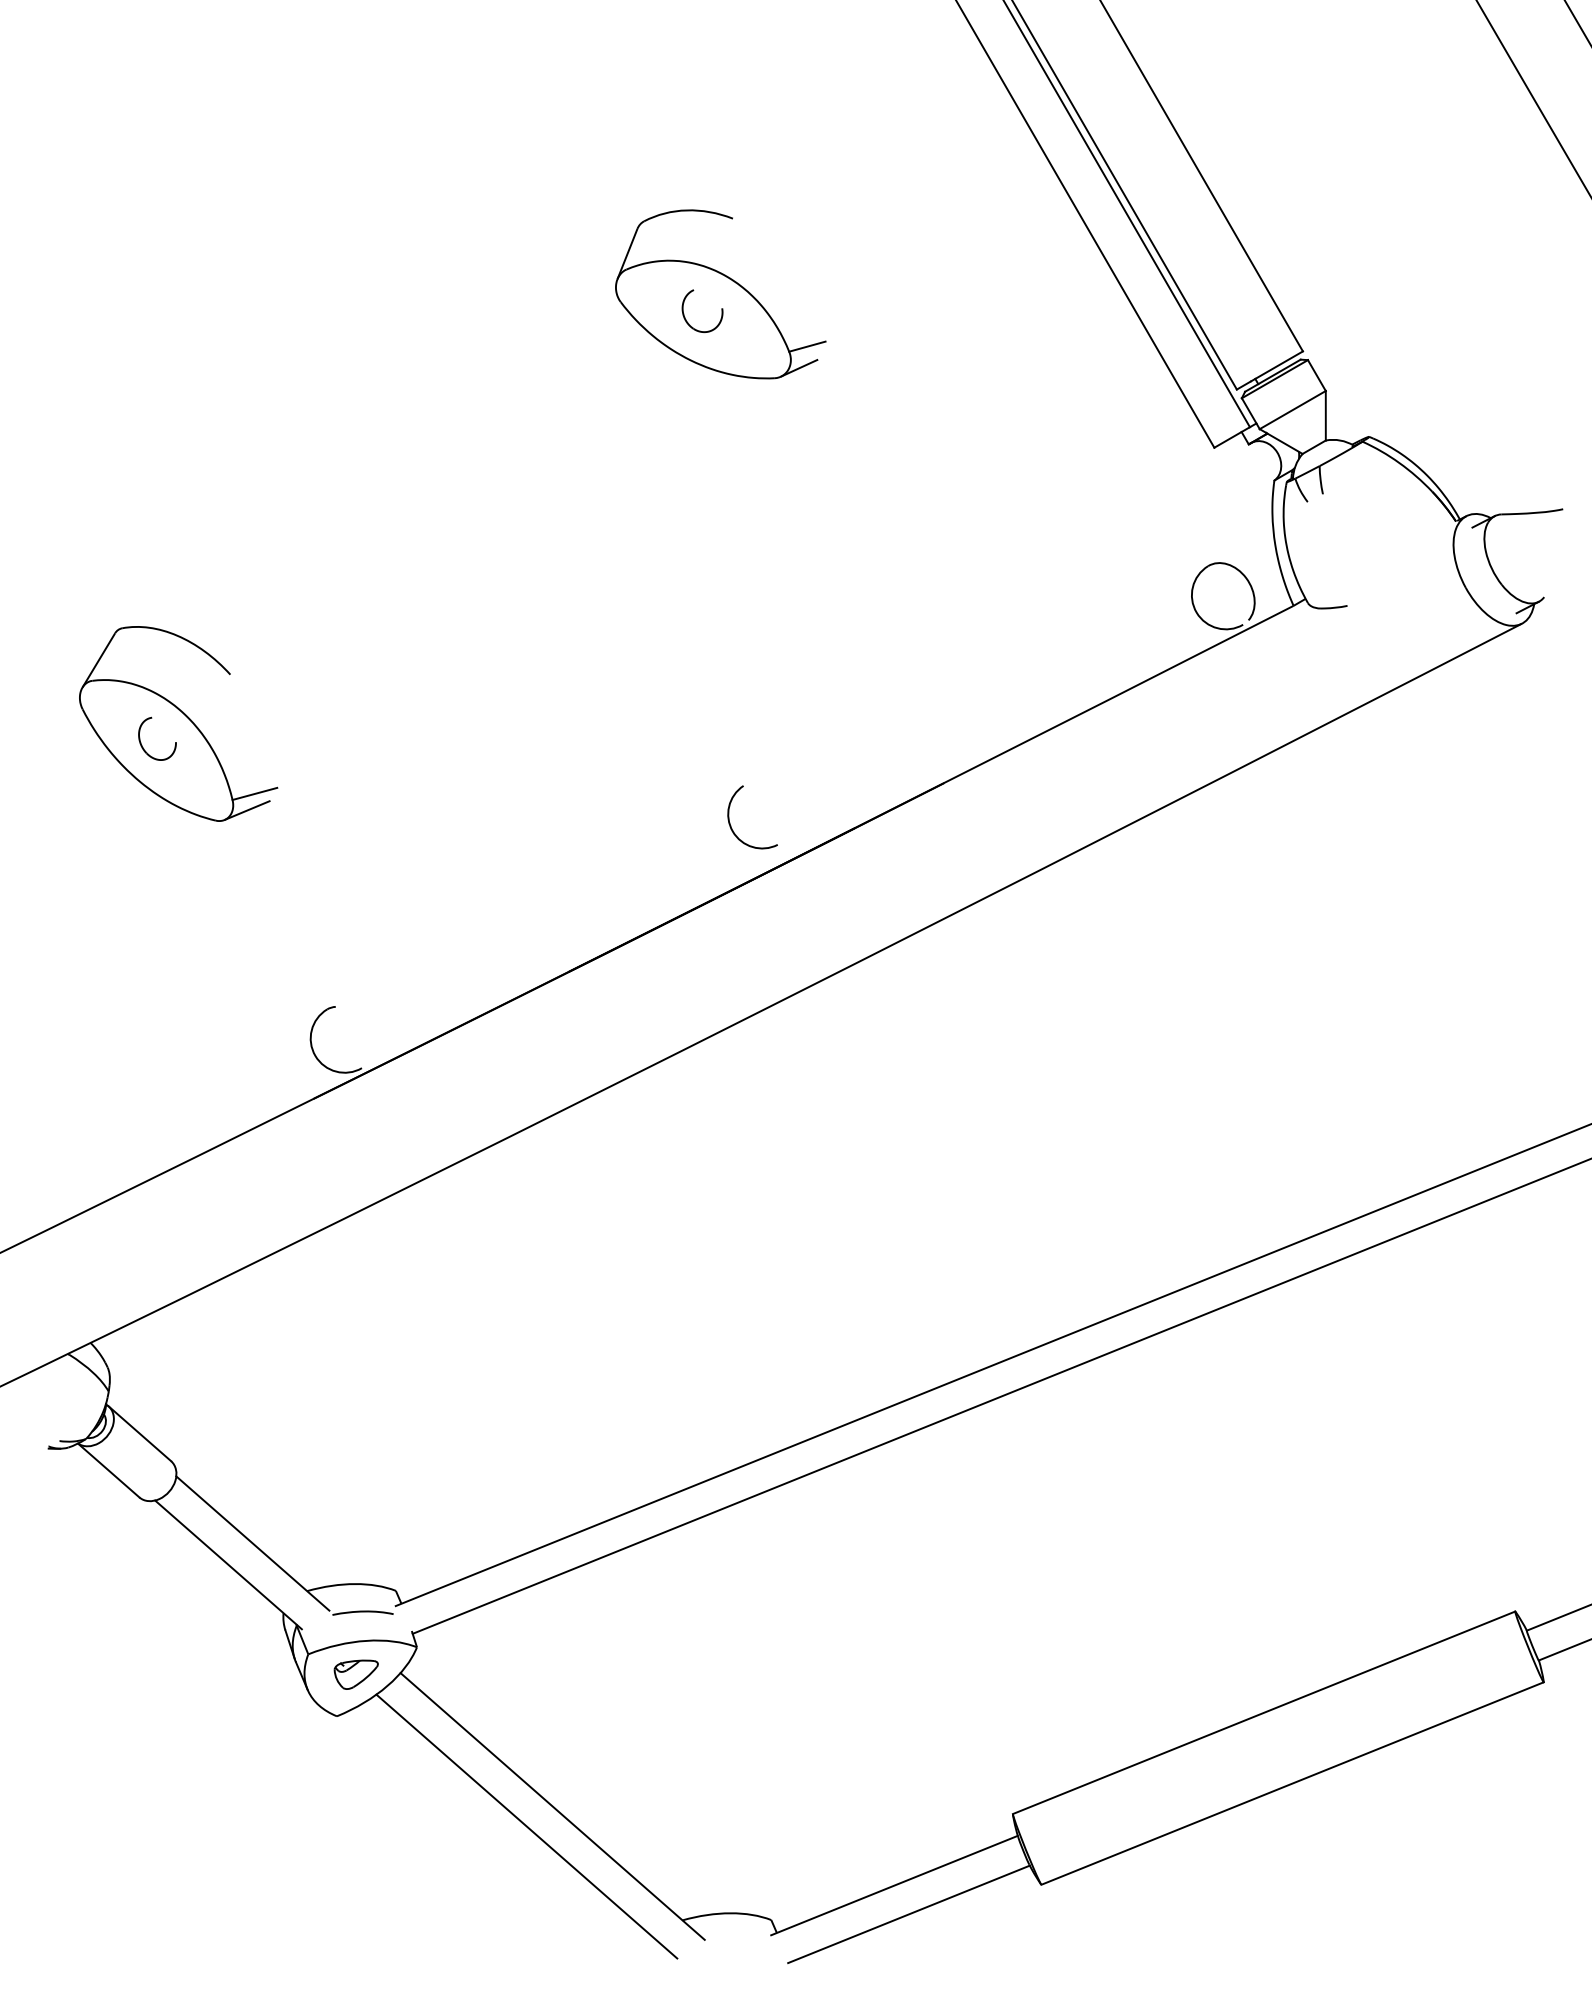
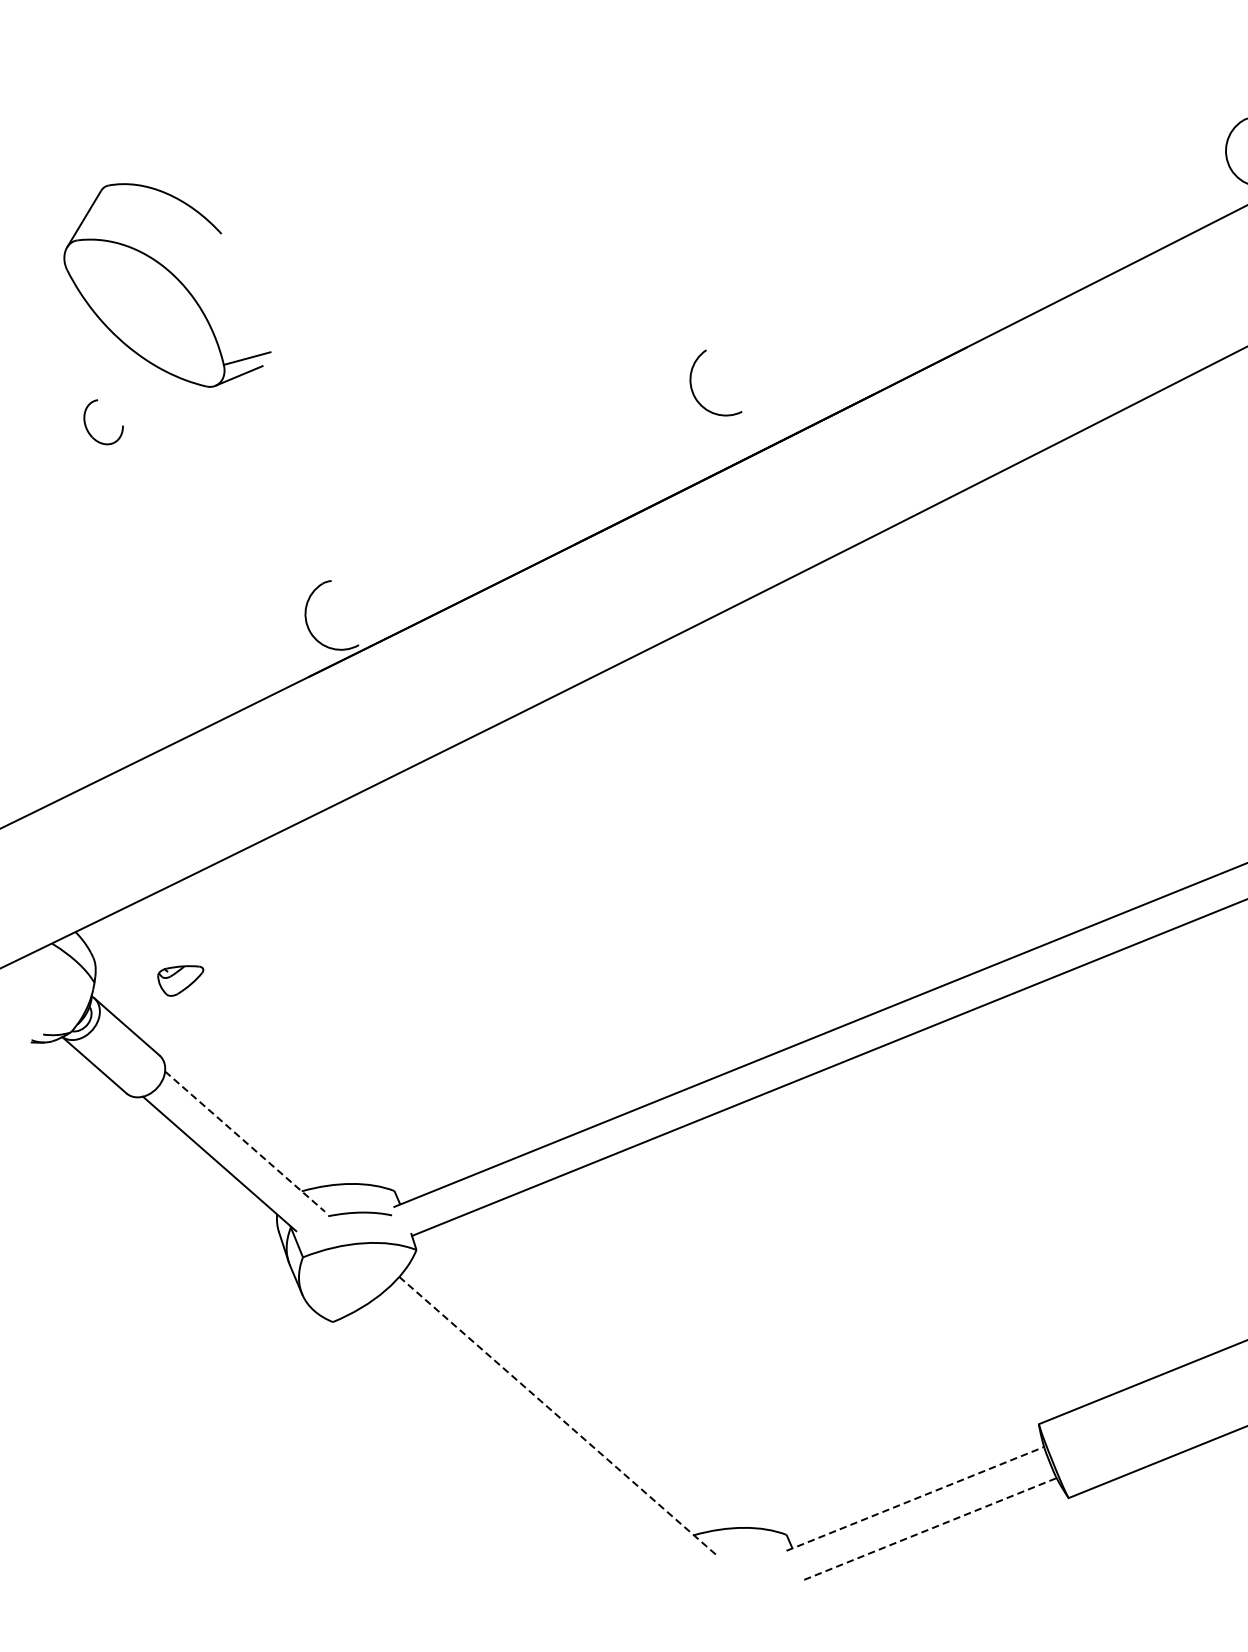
part: (144, 748) -> (90, 432), moved
arc: (731, 825) -> (693, 391), moved
line: (252, 1543) -> (244, 1141), solid -> dashed
part: (355, 1674) -> (179, 980), moved
line: (553, 1806) -> (559, 1416), solid -> dashed
line: (526, 1826) -> (530, 1437), removed
line: (894, 1885) -> (915, 1498), solid -> dashed
line: (909, 1914) -> (930, 1529), solid -> dashed

